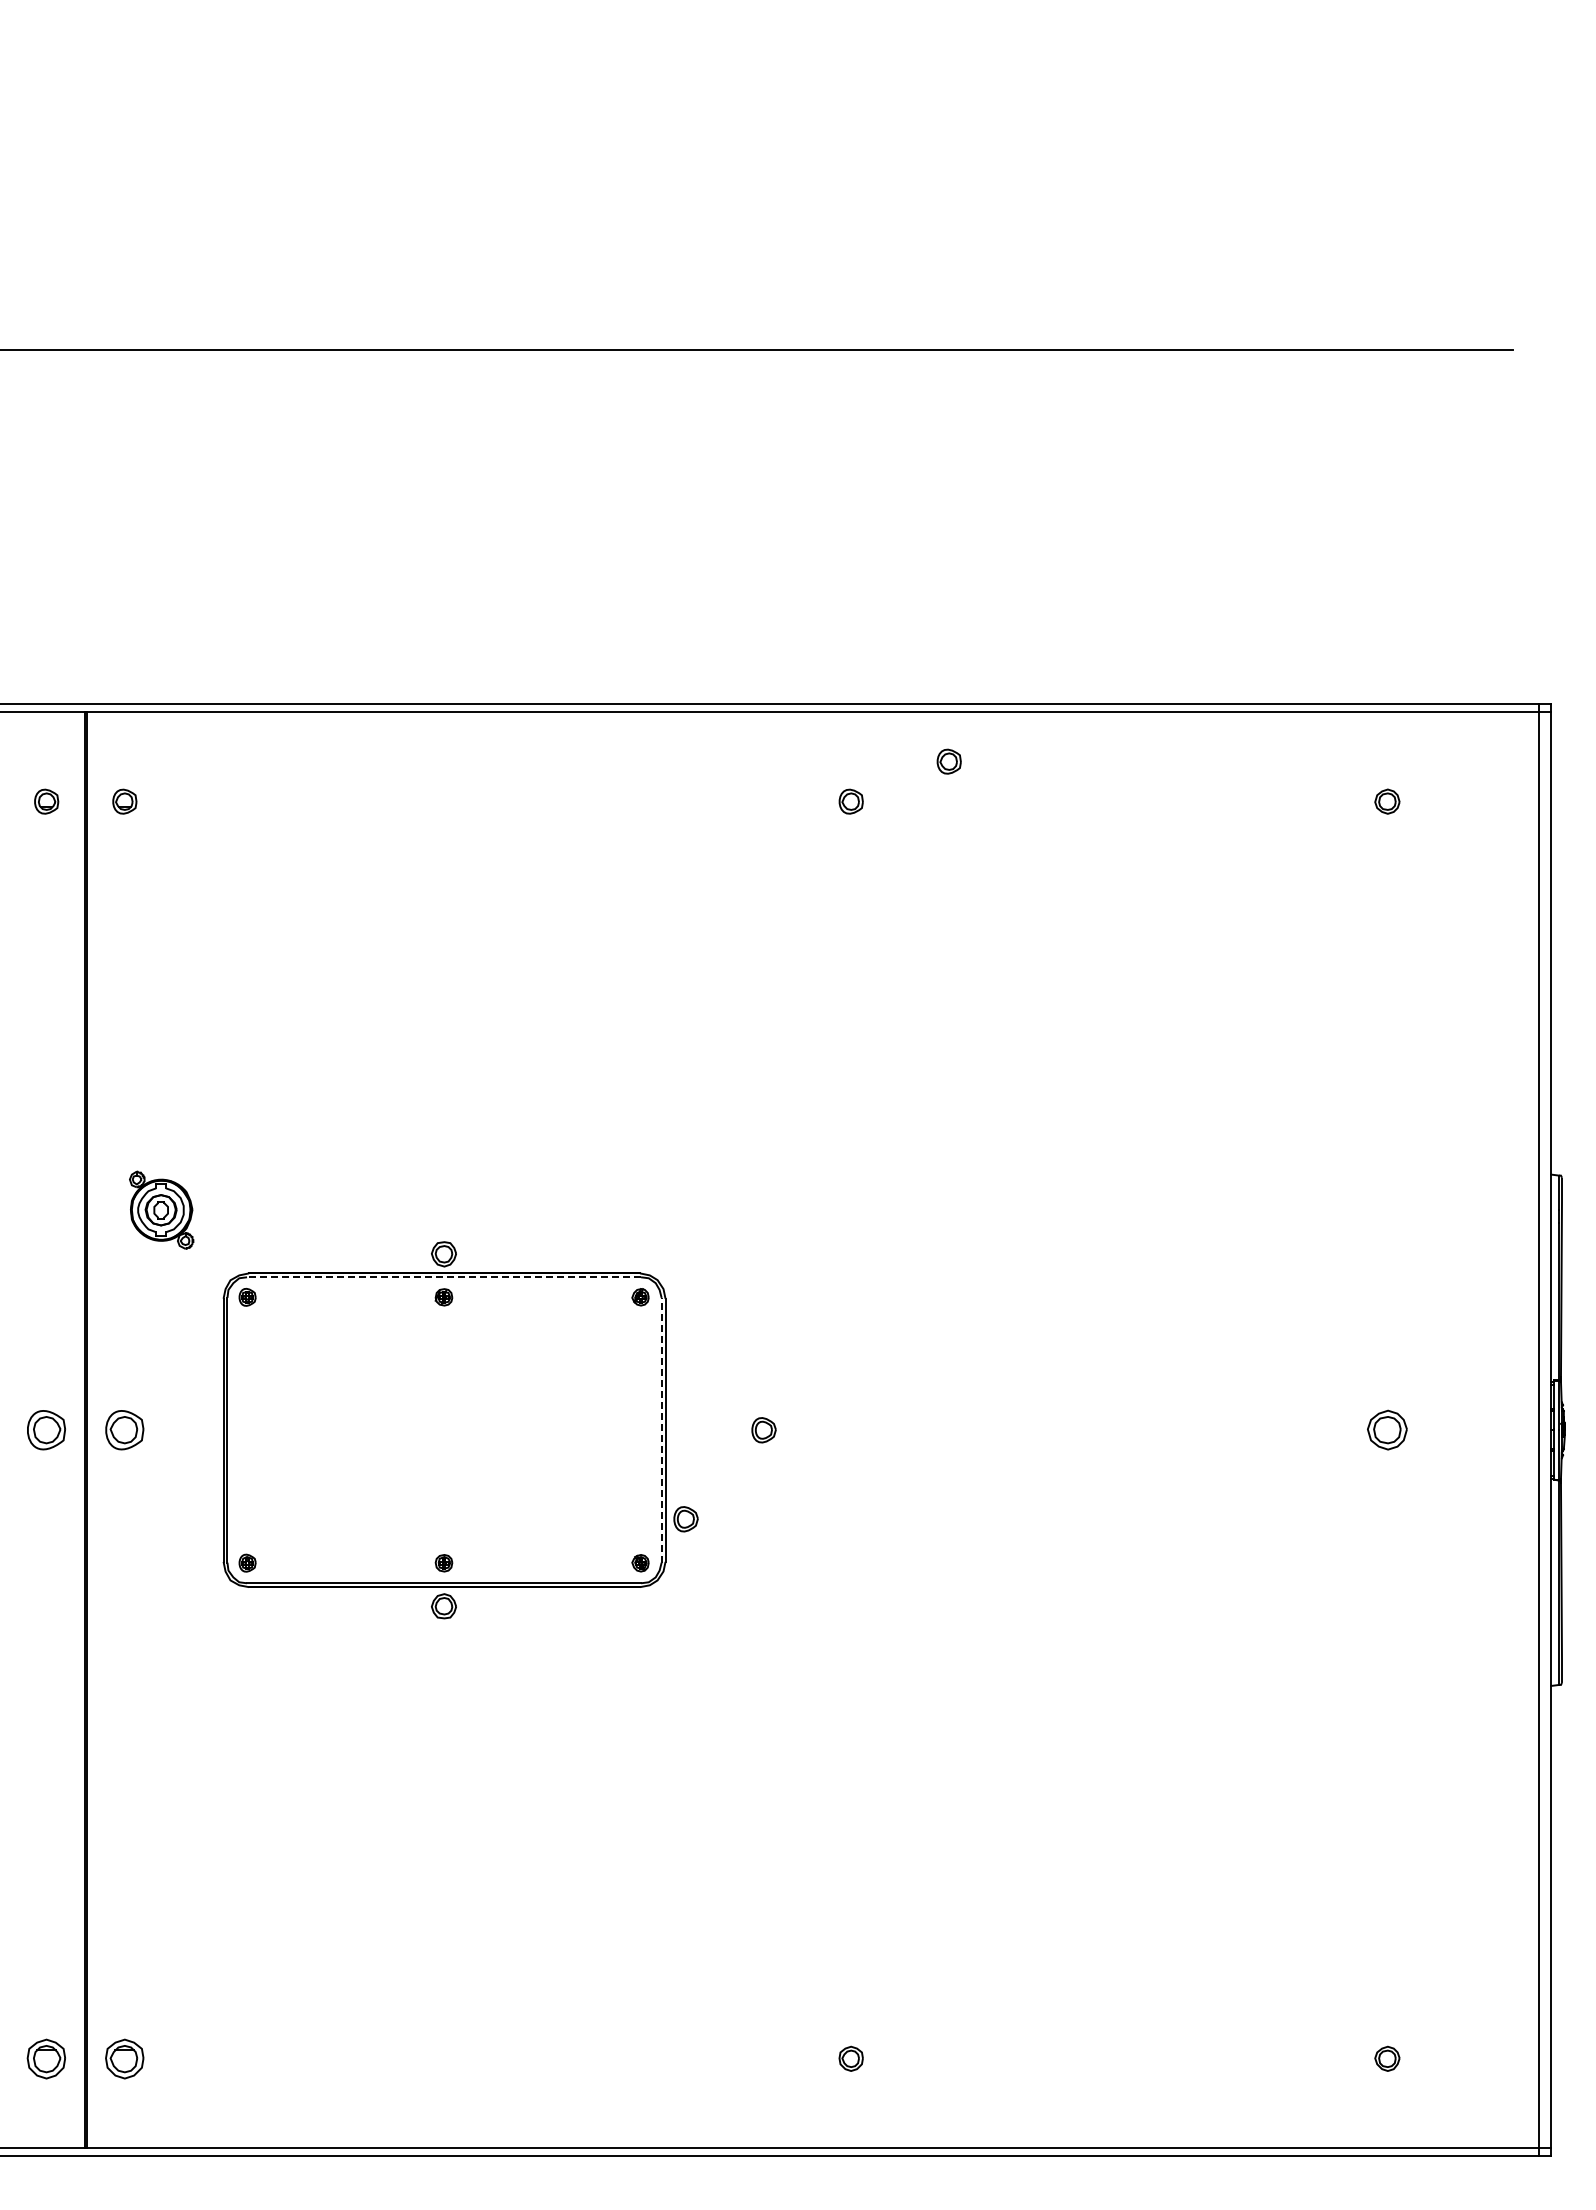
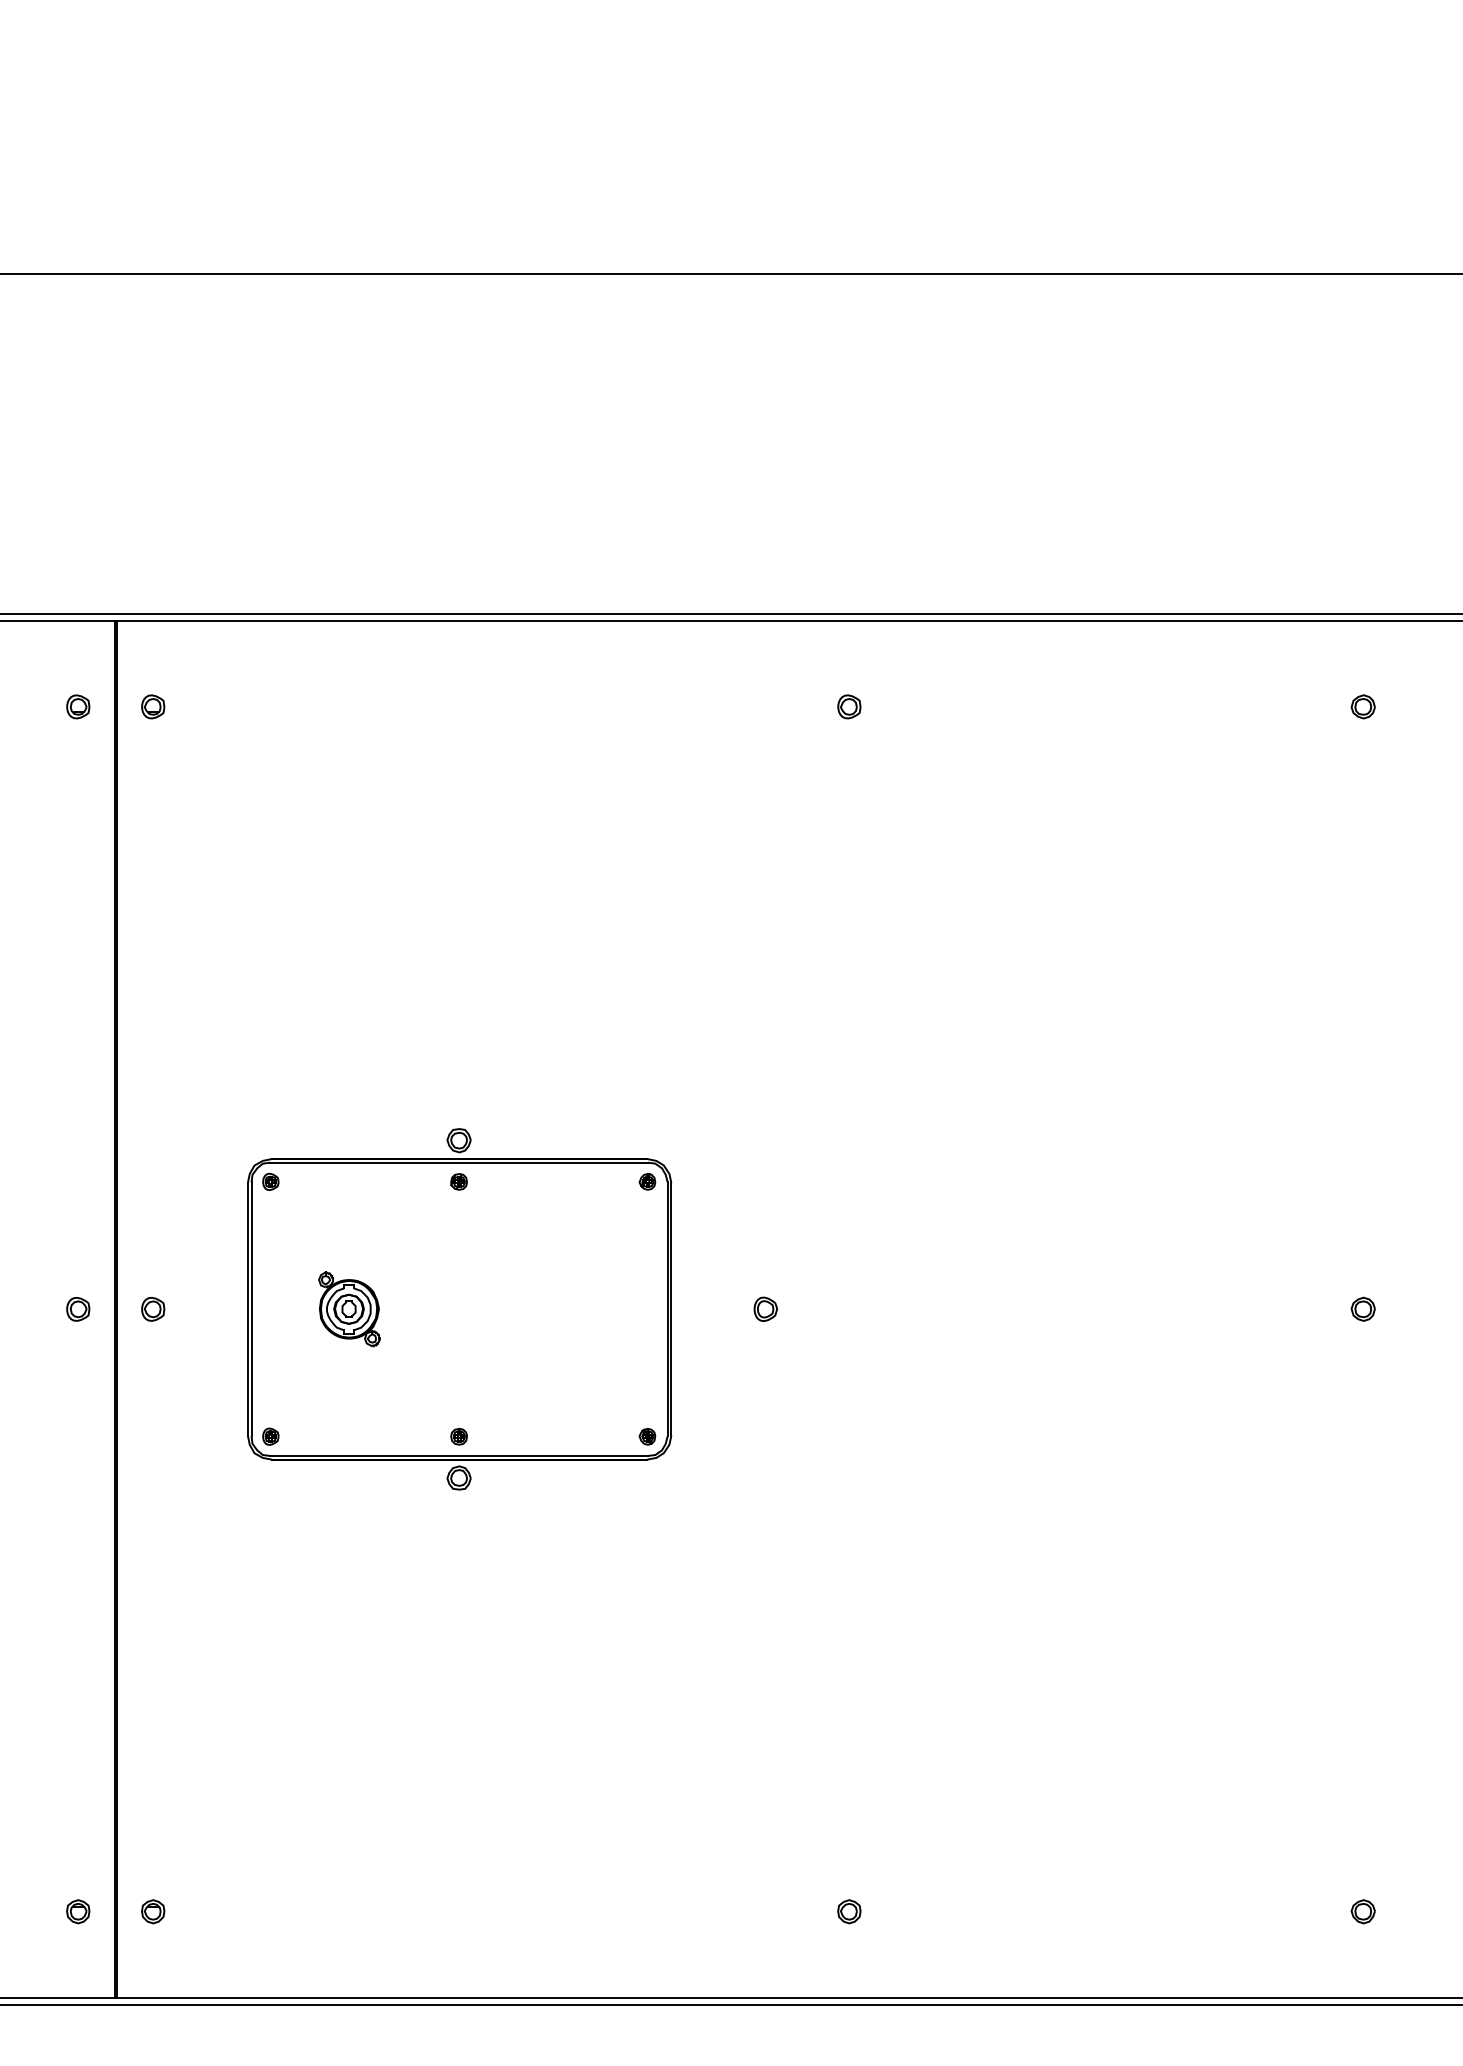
part: (948, 761) -> (942, 668), removed
part: (161, 1209) -> (349, 1308), moved
line: (443, 1277) -> (458, 1162), dashed -> solid
line: (661, 1429) -> (667, 1308), dashed -> solid
part: (46, 1430) -> (78, 1309), size x0.62
part: (124, 1430) -> (152, 1309), size x0.62
part: (1387, 1430) -> (1363, 1309), size x0.62
part: (685, 1519) -> (690, 1394), removed
part: (46, 2058) -> (78, 1911), size x0.62
part: (124, 2058) -> (152, 1911), size x0.62

